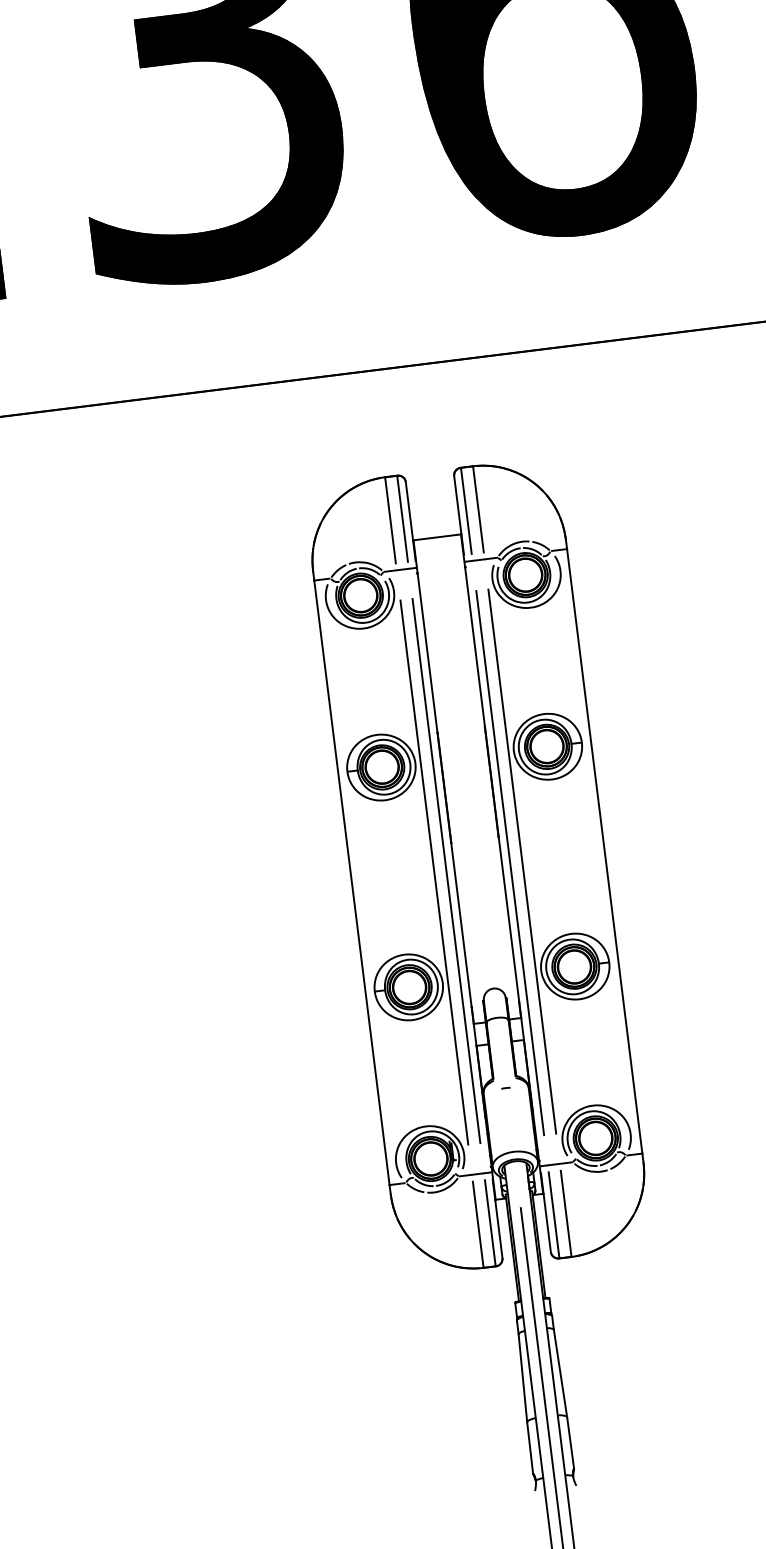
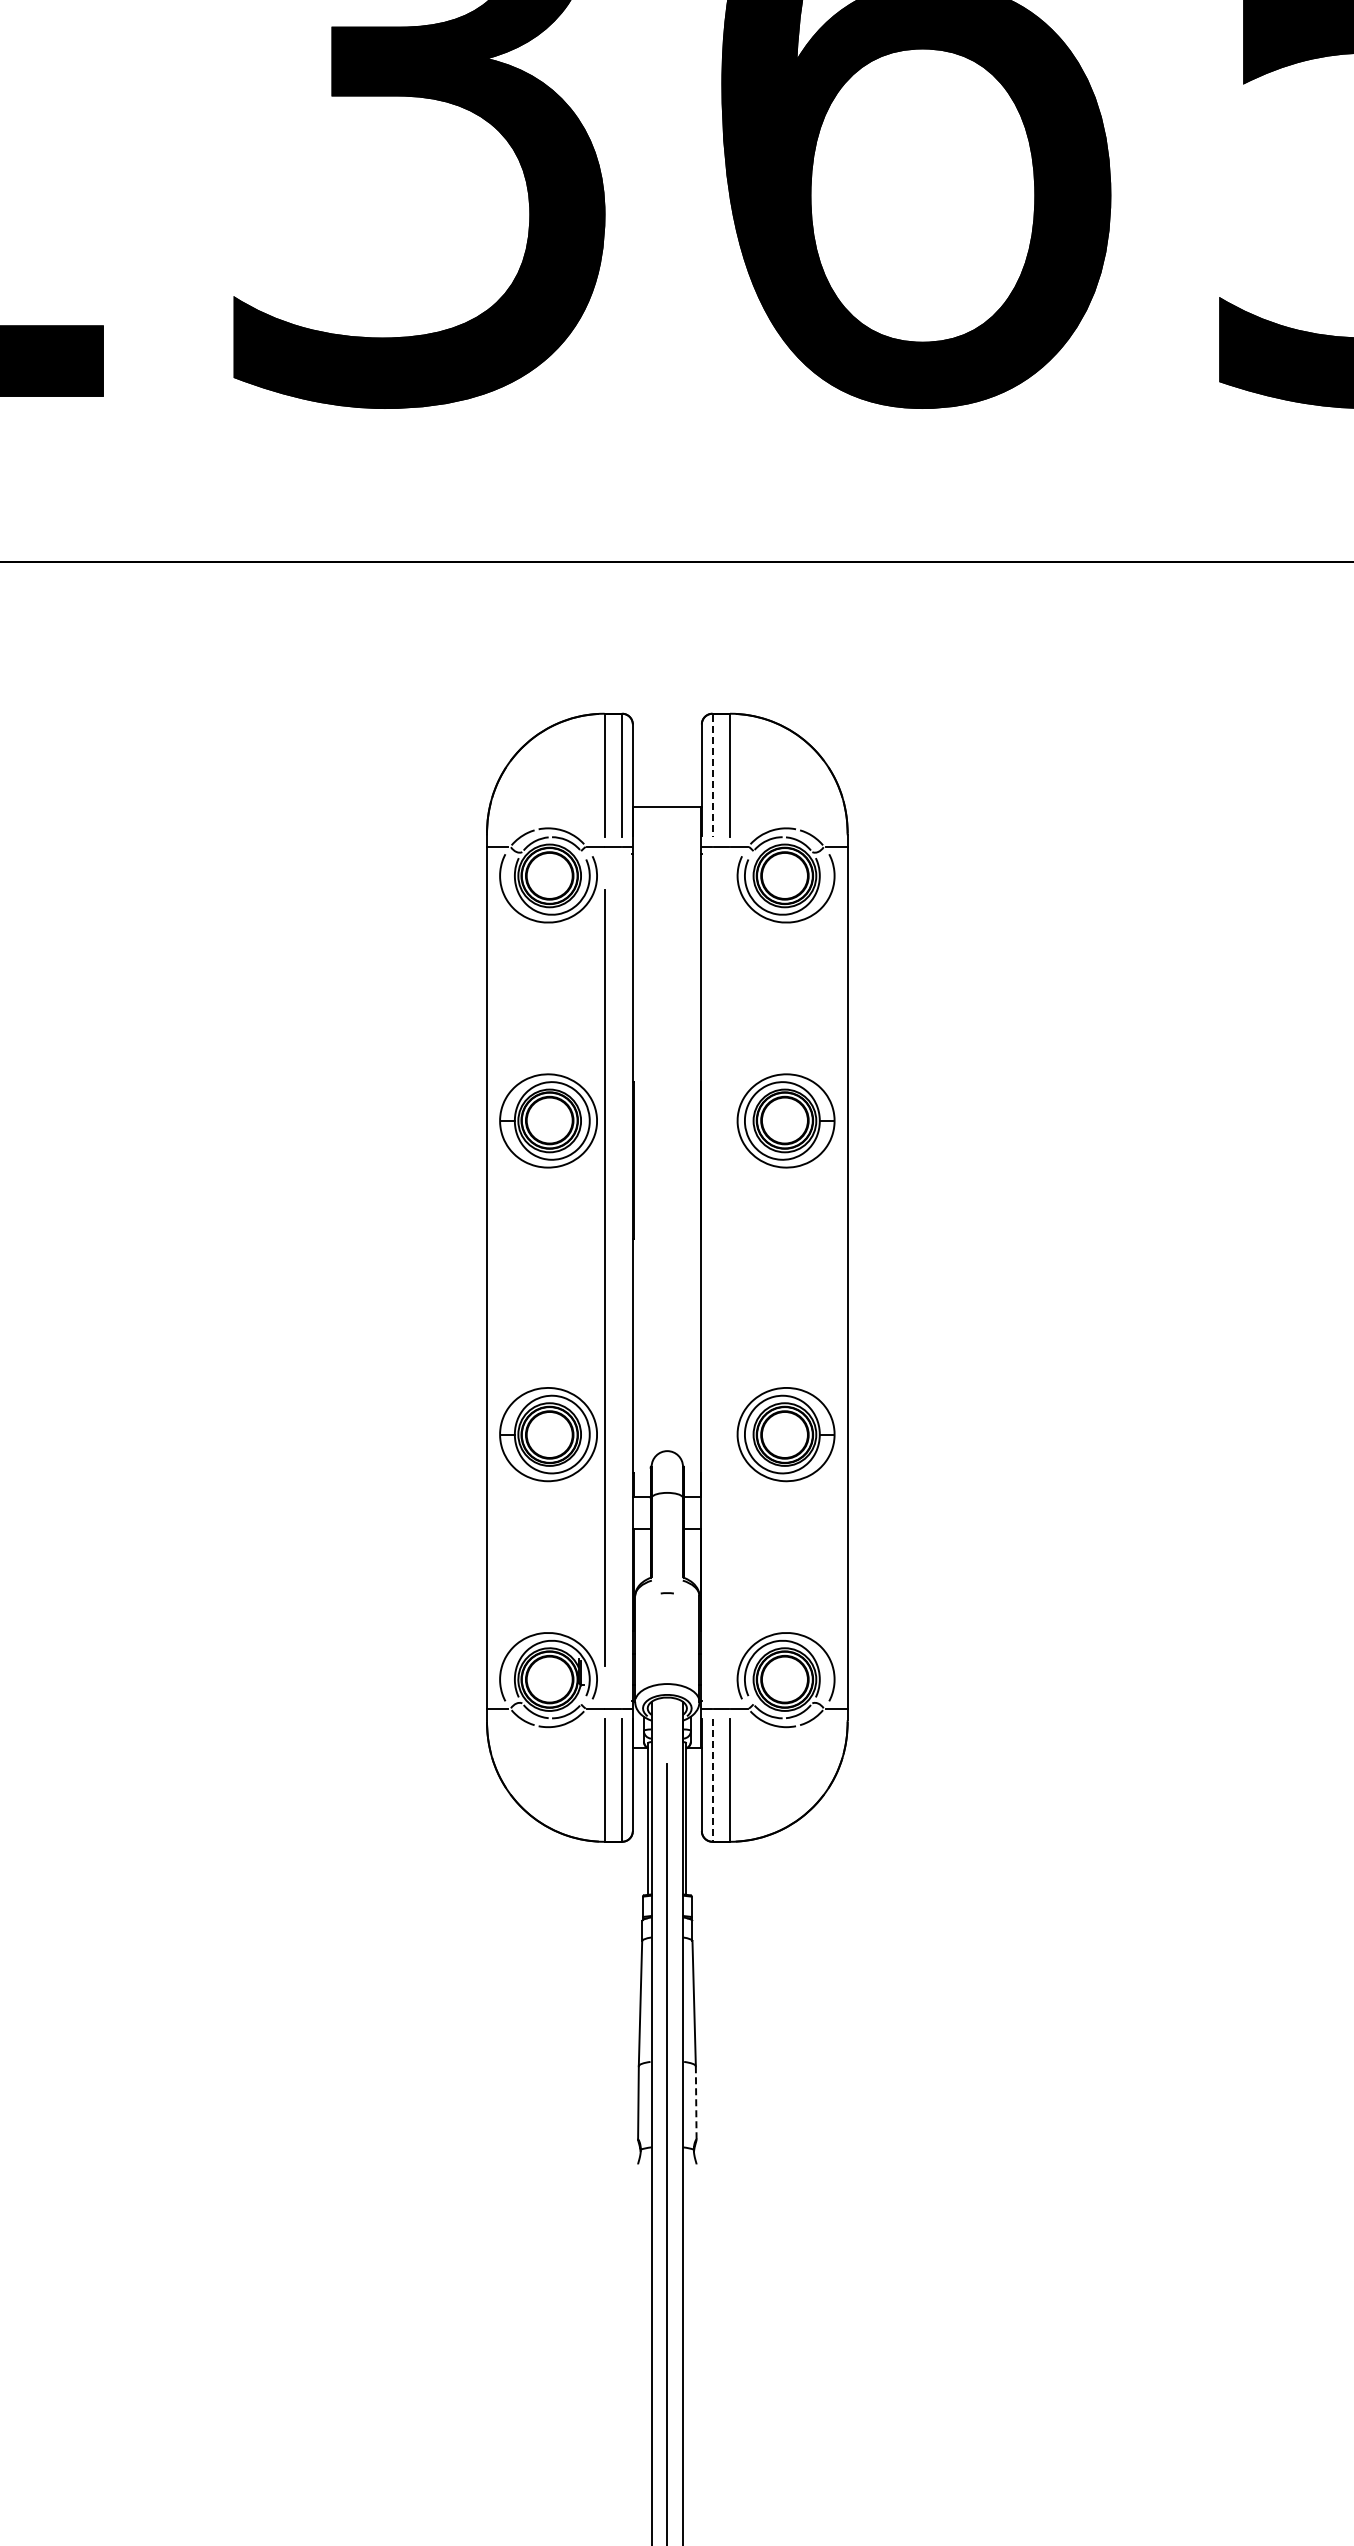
line: (466, 511) -> (712, 775), solid -> dashed
line: (522, 861) -> (730, 1277), removed
line: (509, 862) -> (712, 1277), removed
line: (446, 870) -> (621, 1277), removed
line: (553, 1214) -> (712, 1779), solid -> dashed
line: (570, 1443) -> (696, 2103), solid -> dashed

